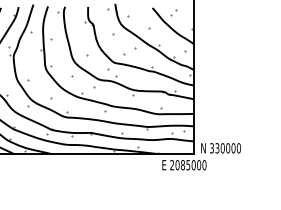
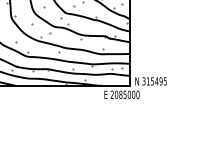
text: (227, 148) -> (156, 81), 330000 -> 315495

